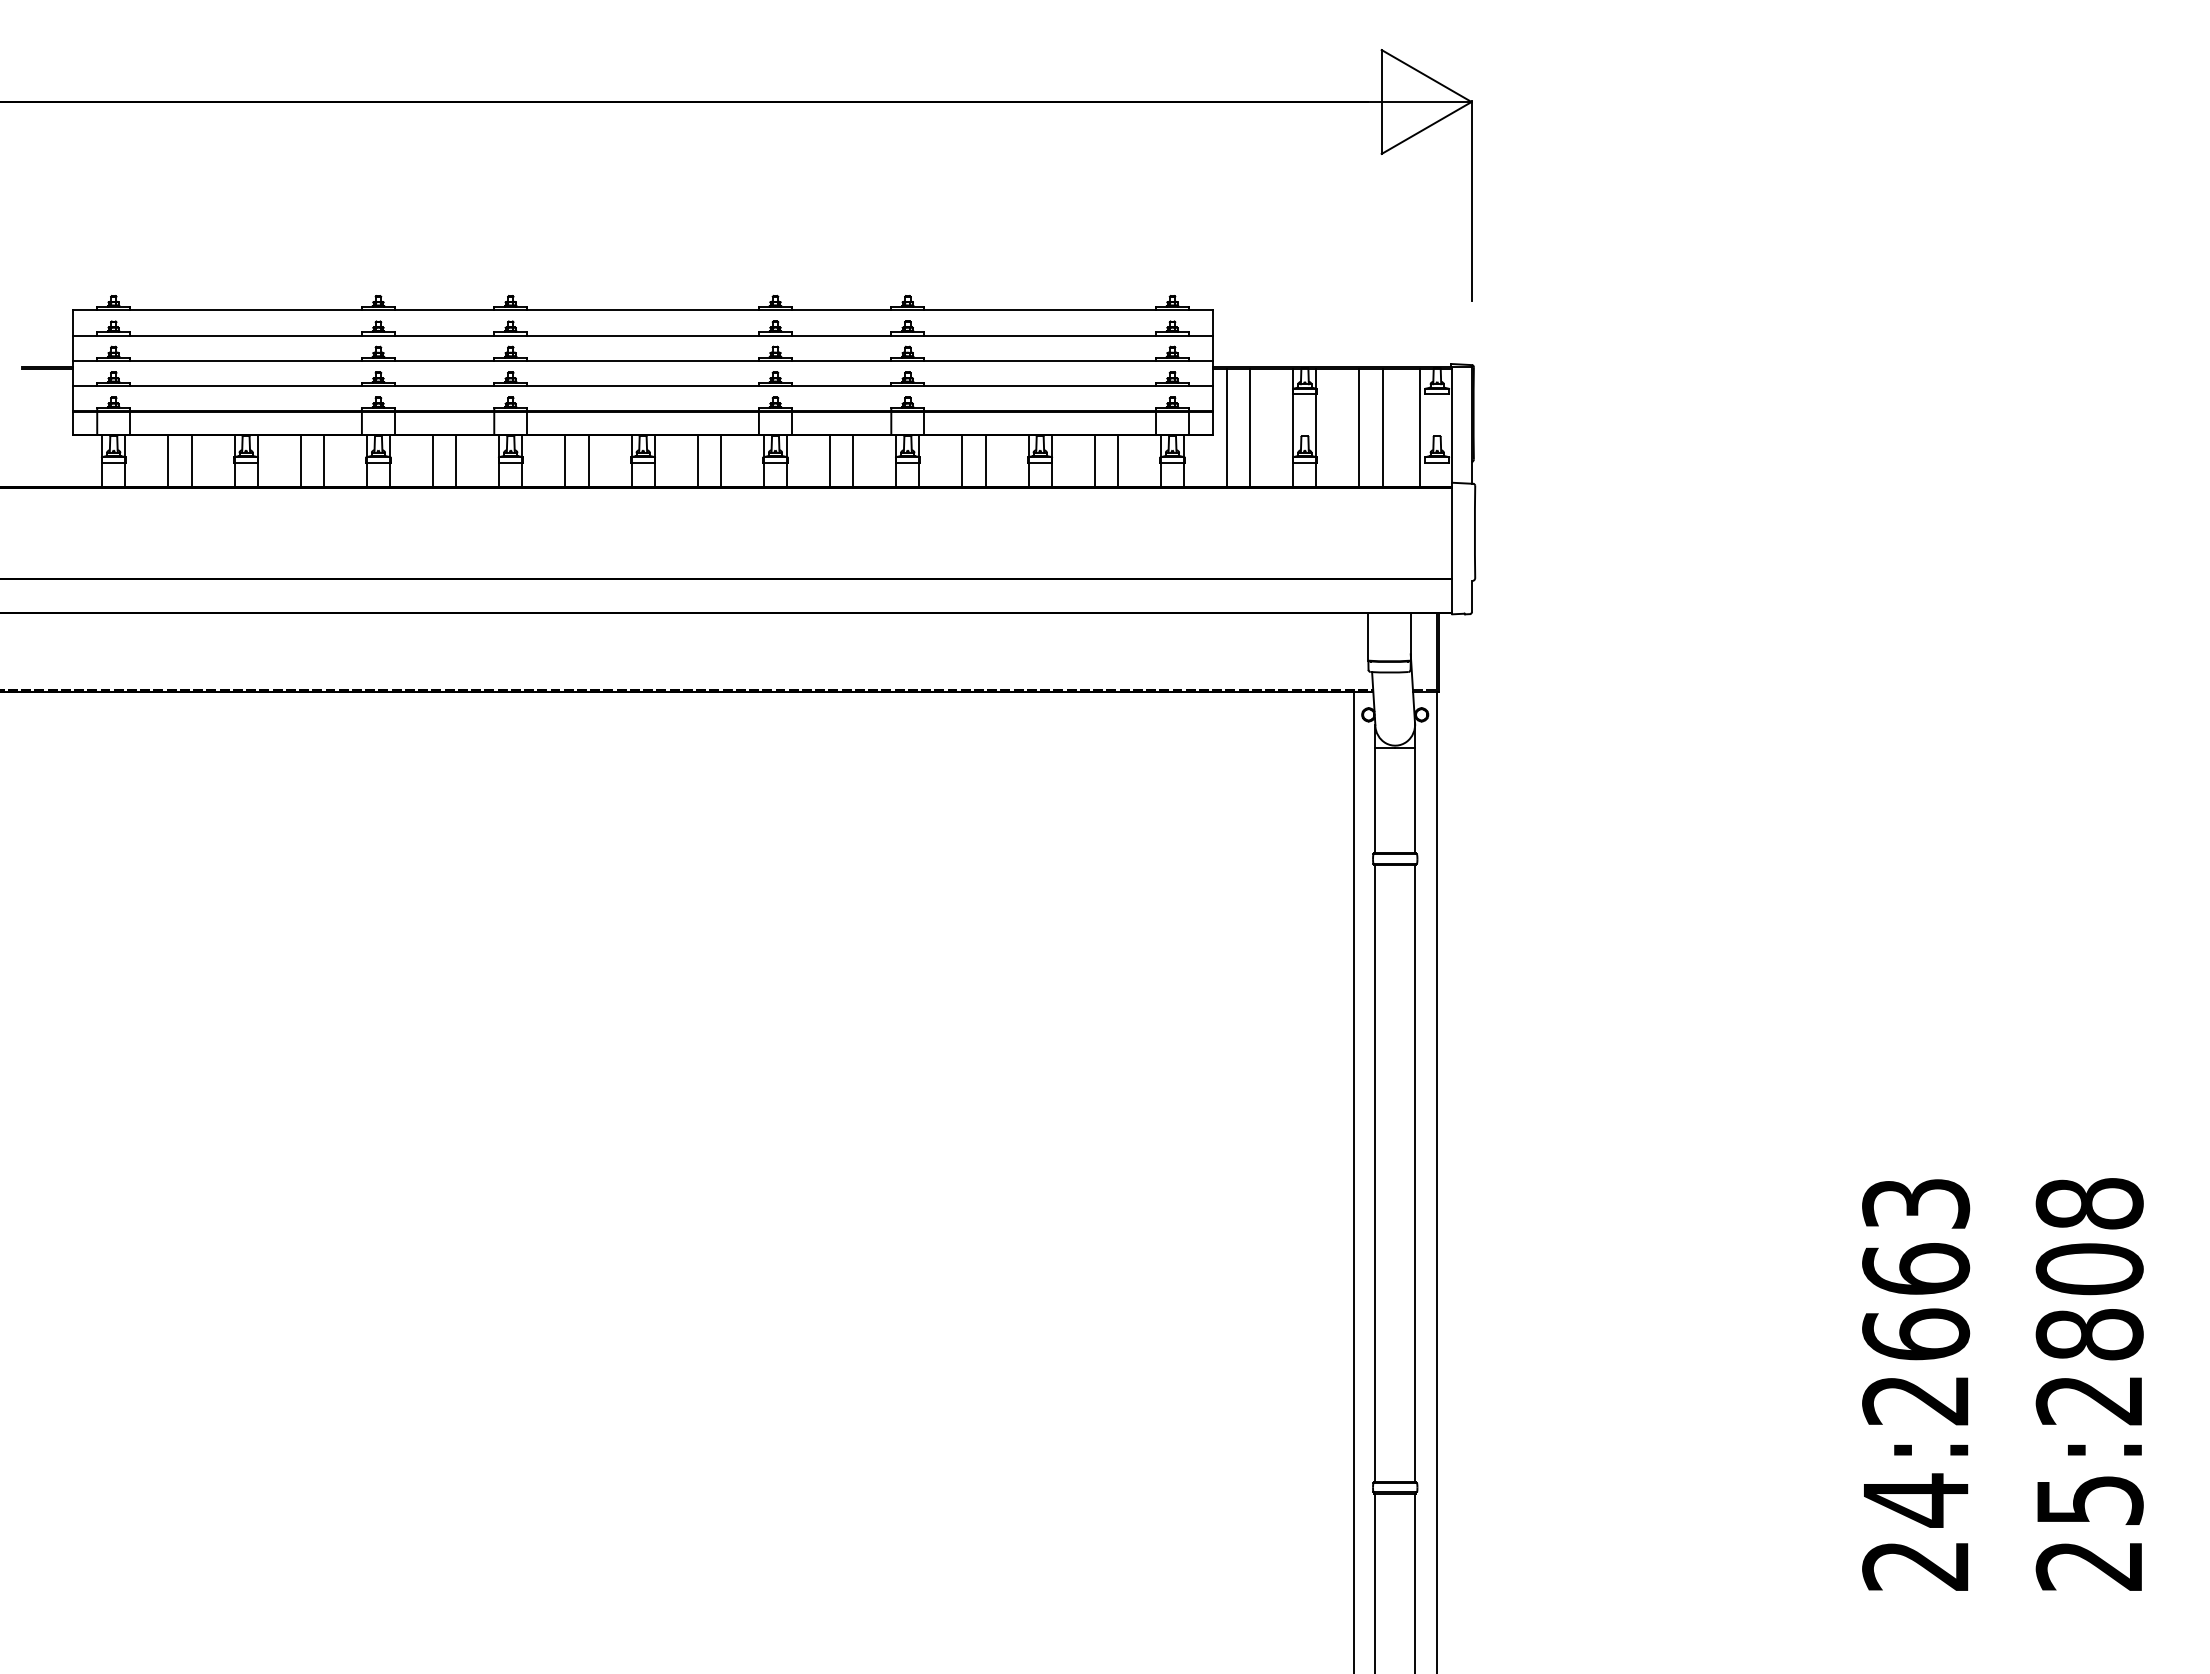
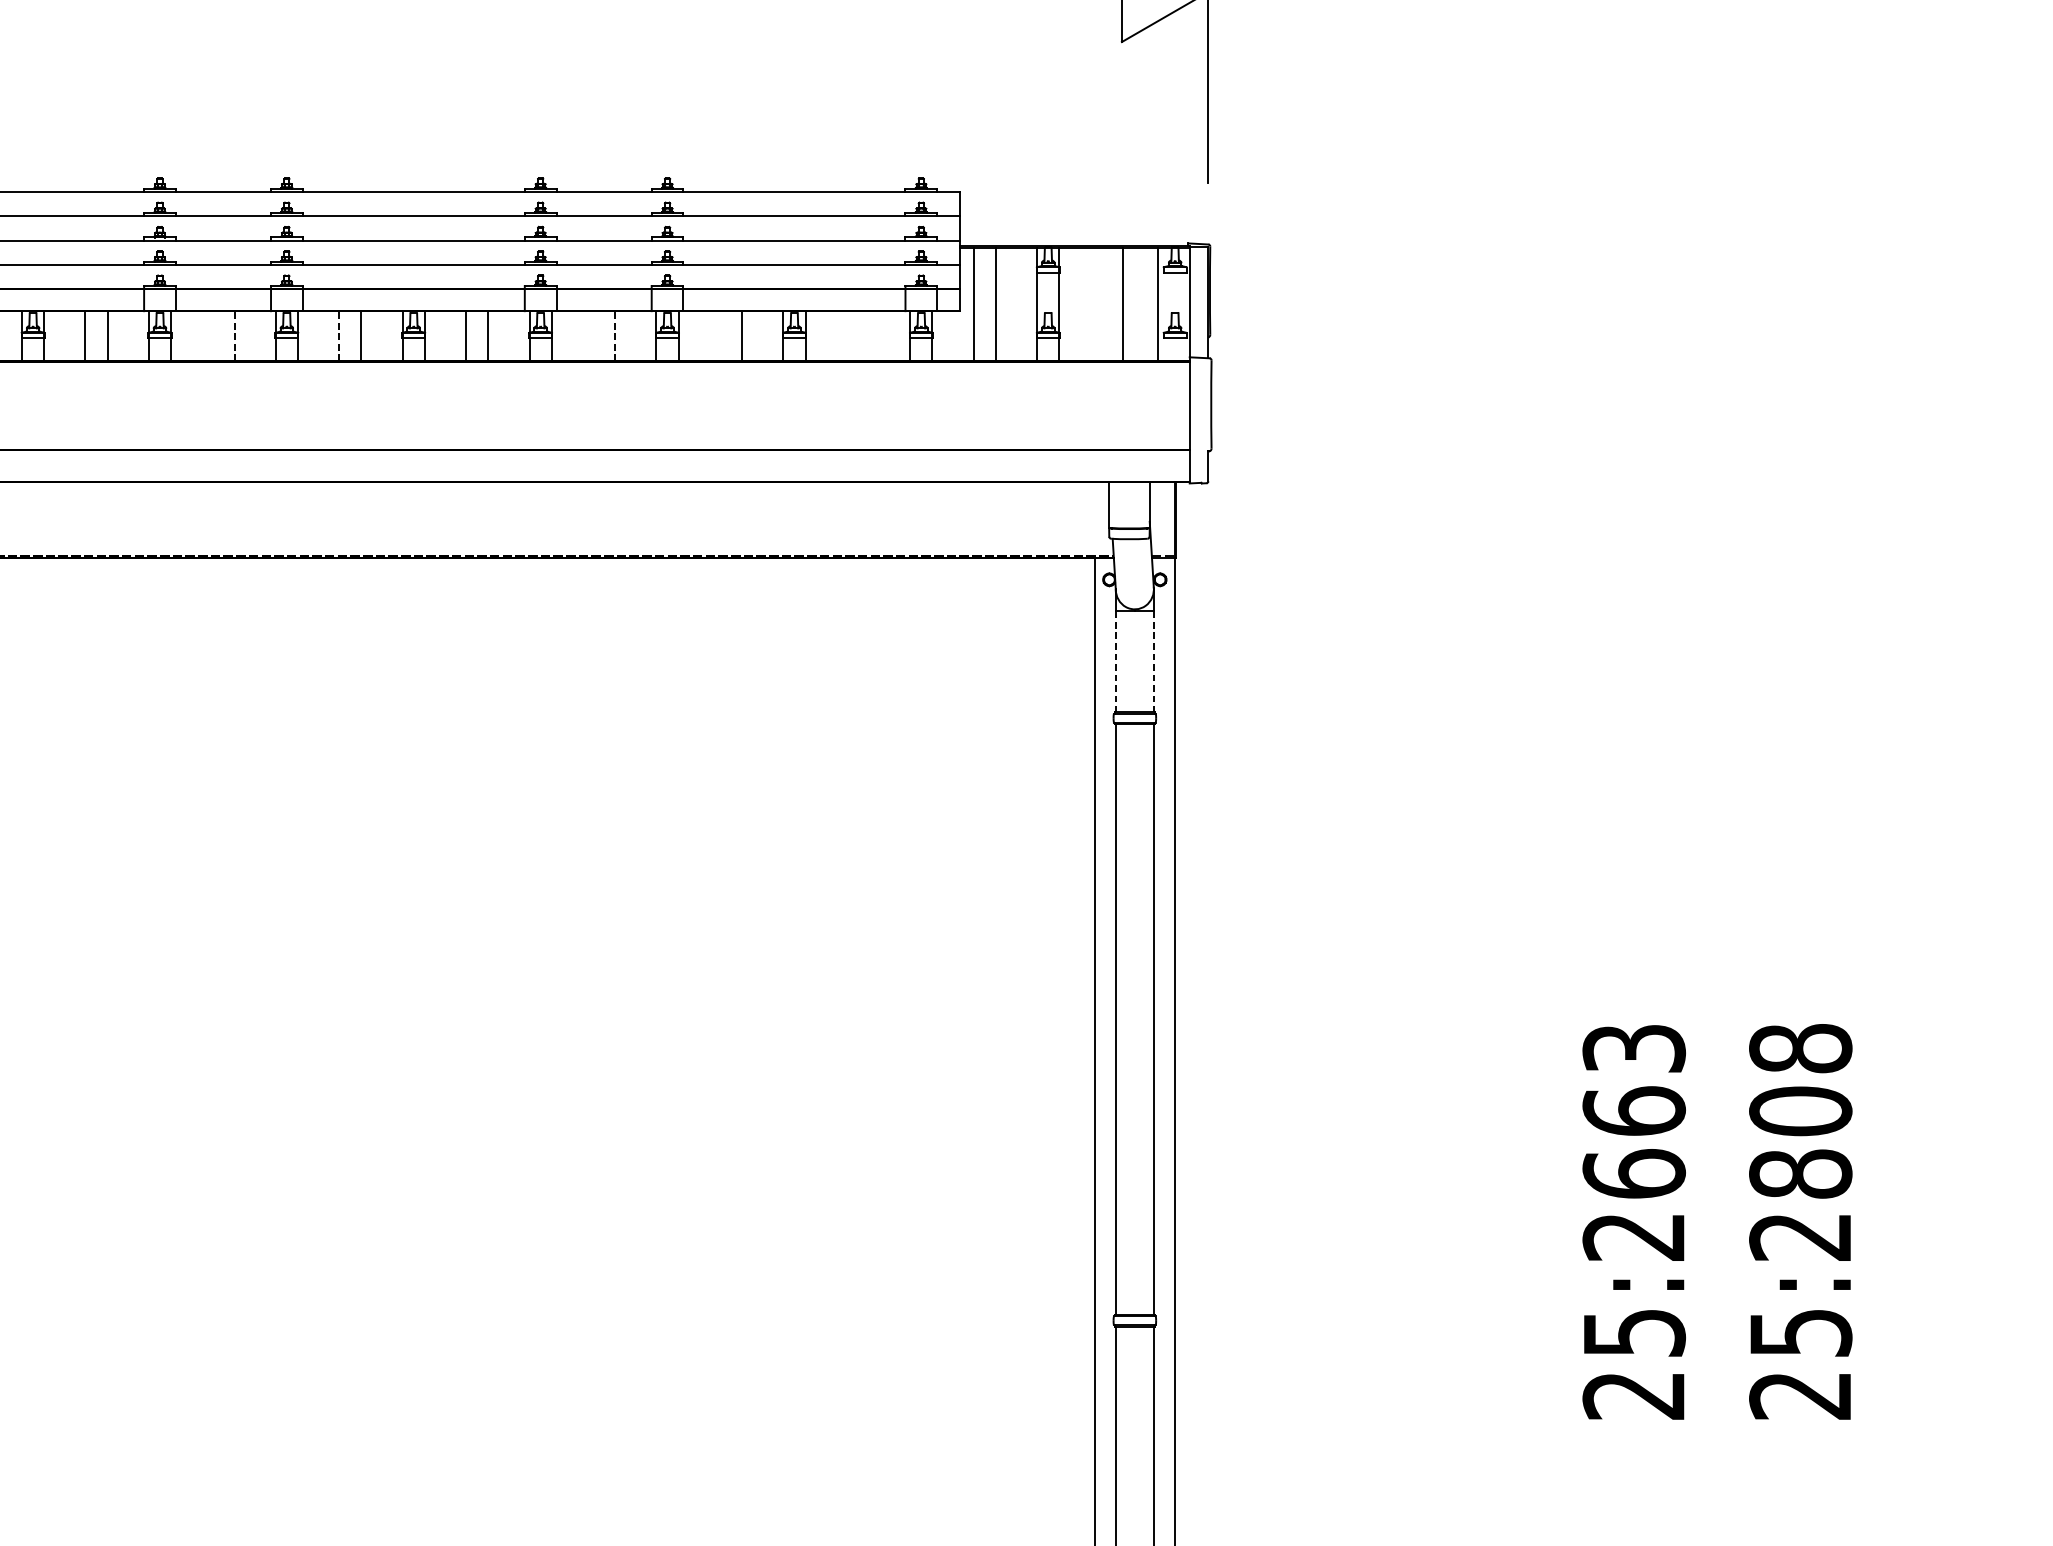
line: (1359, 427) -> (1100, 304), removed
line: (433, 460) -> (212, 335), removed
line: (456, 460) -> (234, 335), solid -> dashed
line: (565, 460) -> (339, 335), solid -> dashed
line: (830, 460) -> (593, 335), removed
line: (853, 460) -> (615, 335), solid -> dashed
line: (962, 460) -> (719, 335), removed
line: (1094, 460) -> (846, 335), removed
line: (1117, 460) -> (868, 335), removed
line: (1375, 800) -> (1115, 661), solid -> dashed
line: (1415, 800) -> (1154, 661), solid -> dashed
text: (1917, 1500) -> (1635, 1333), 24:2663 -> 25:2663

